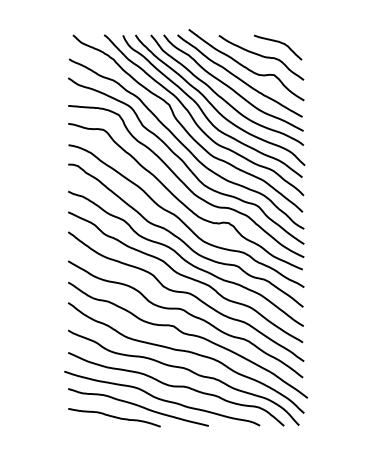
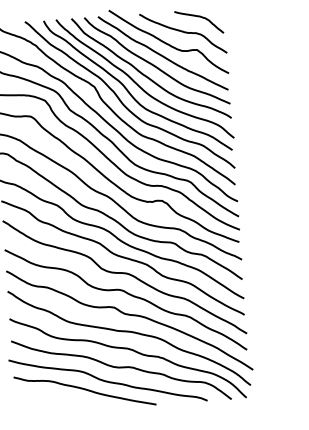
curve: (114, 417) -> (61, 402), removed

